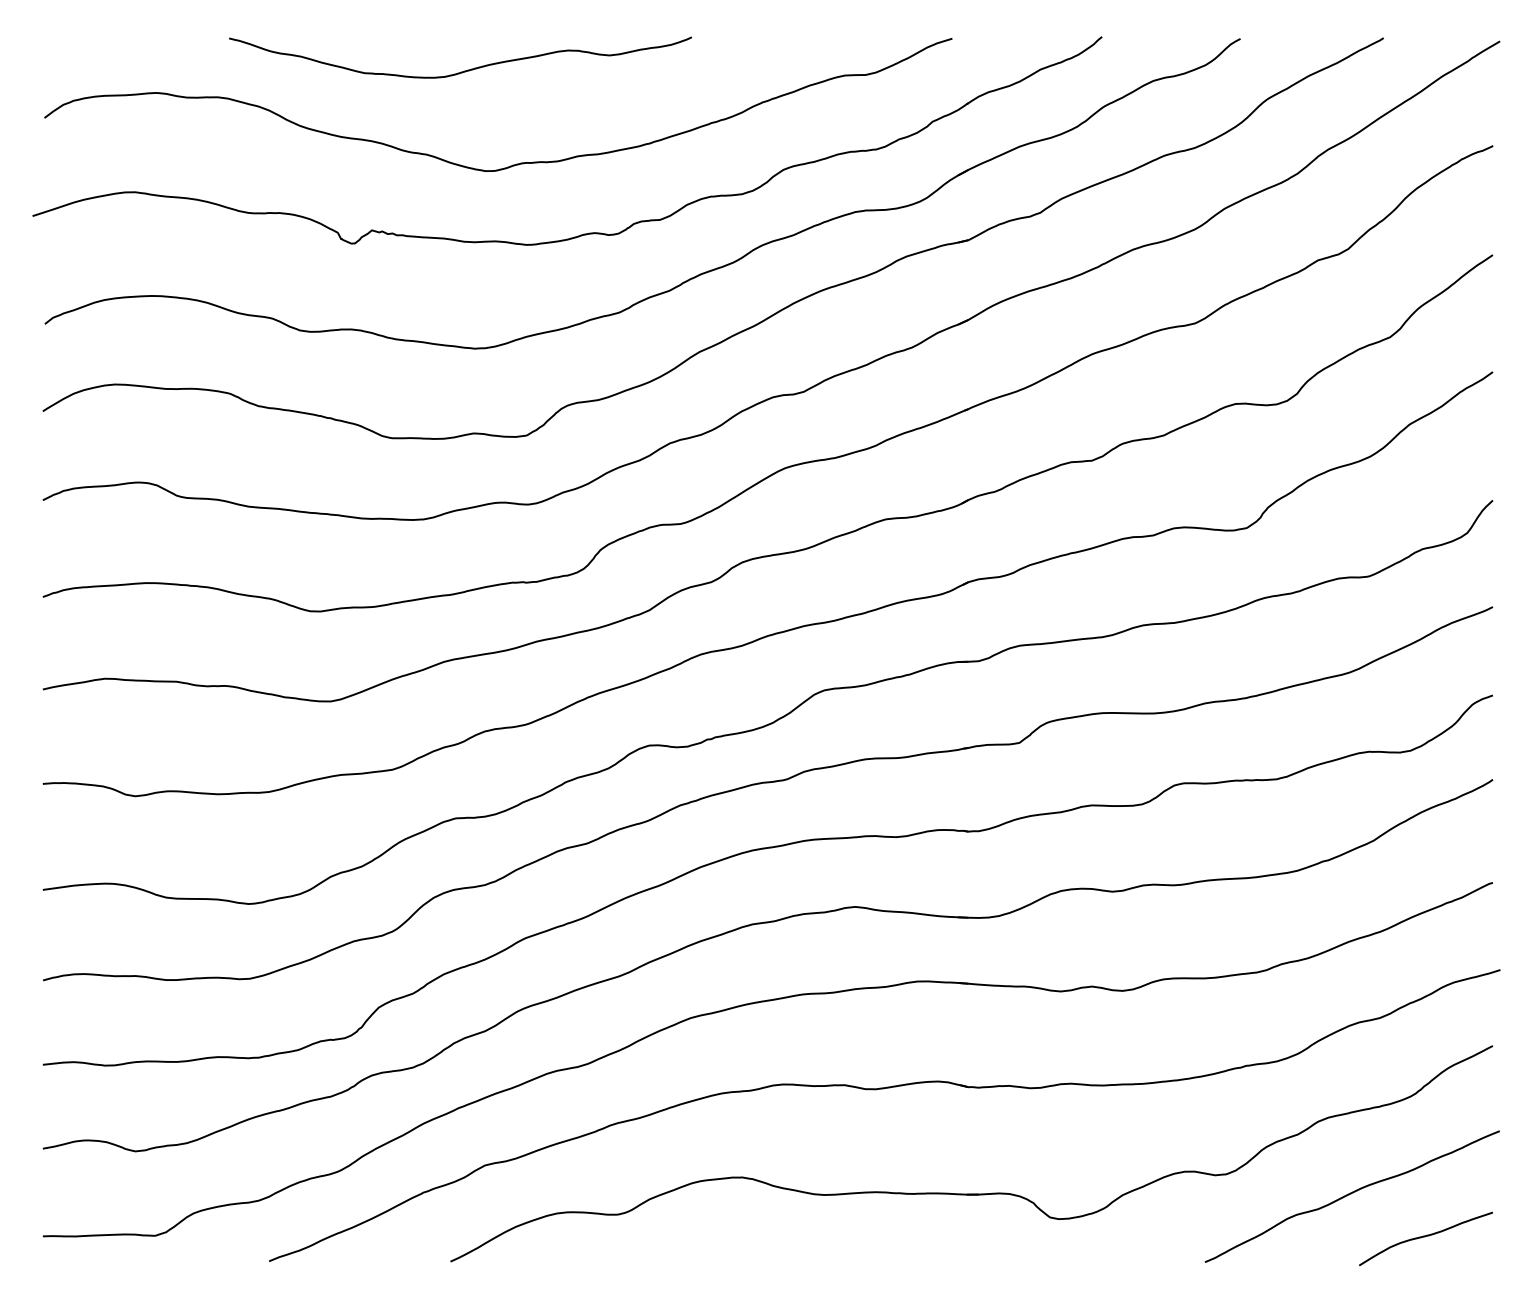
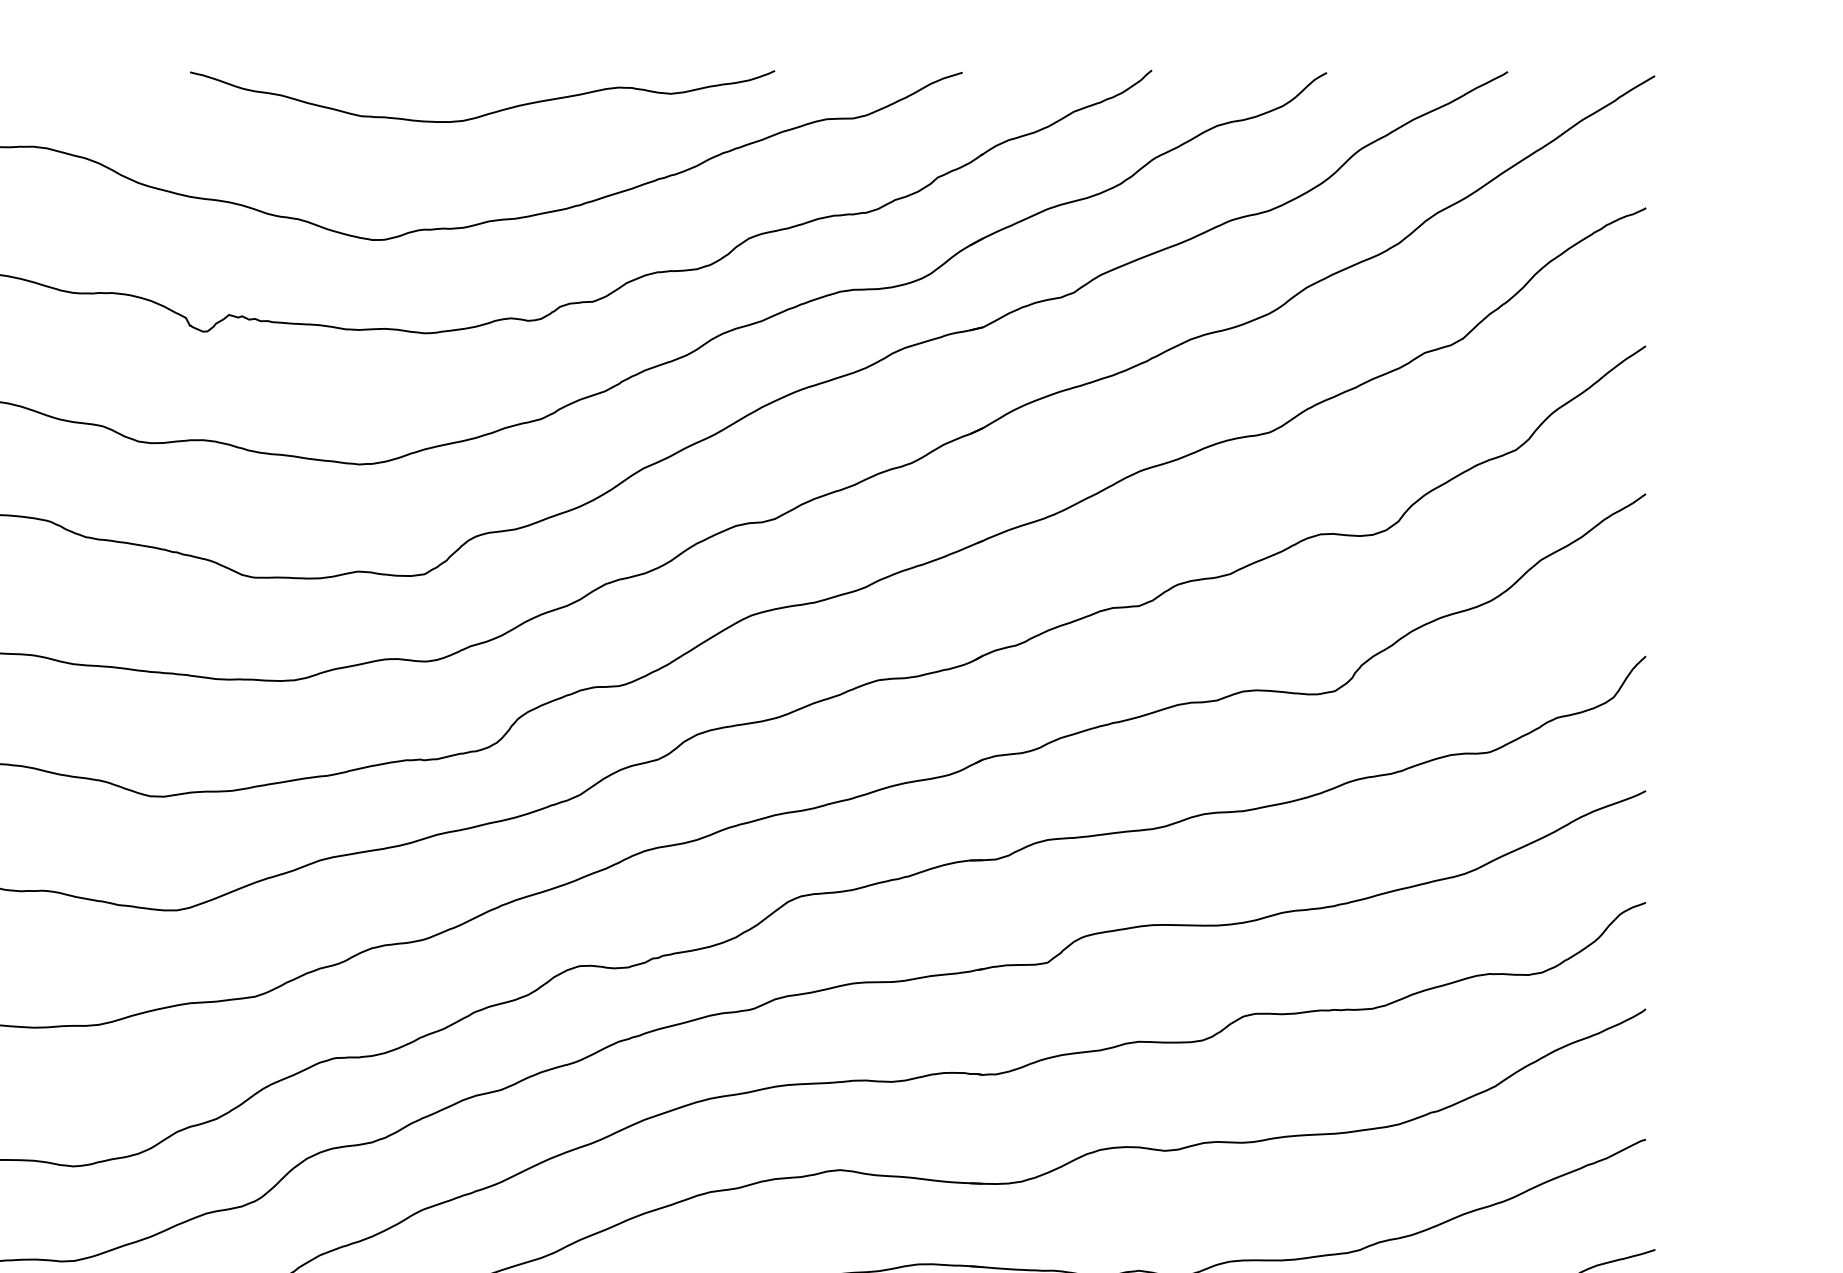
curve: (464, 70) -> (487, 112), moved

